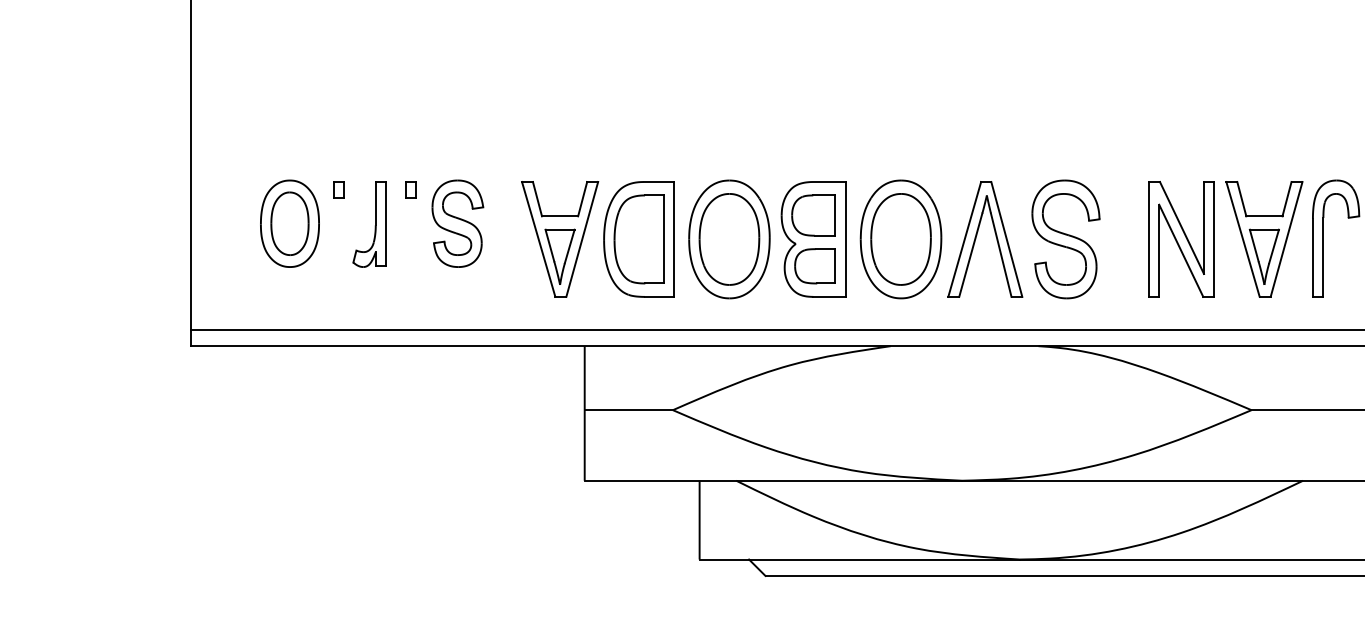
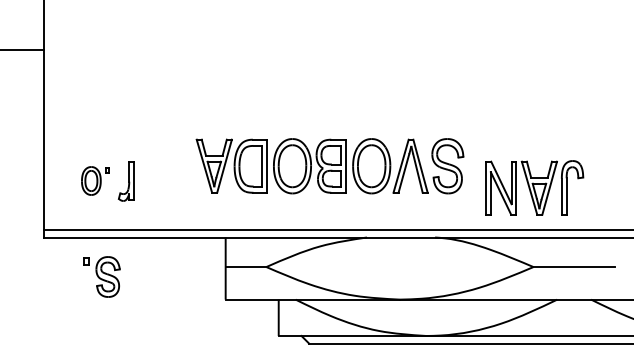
part: (302, 222) -> (95, 180), size x0.7
part: (443, 222) -> (101, 276), moved
part: (809, 240) -> (329, 166), moved

